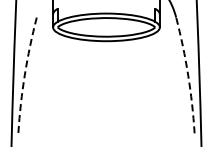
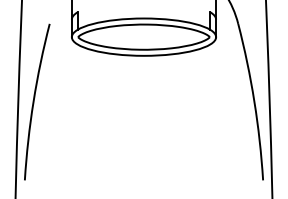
arc: (24, 75) -> (33, 102), dashed -> solid
arc: (188, 75) -> (254, 102), dashed -> solid

